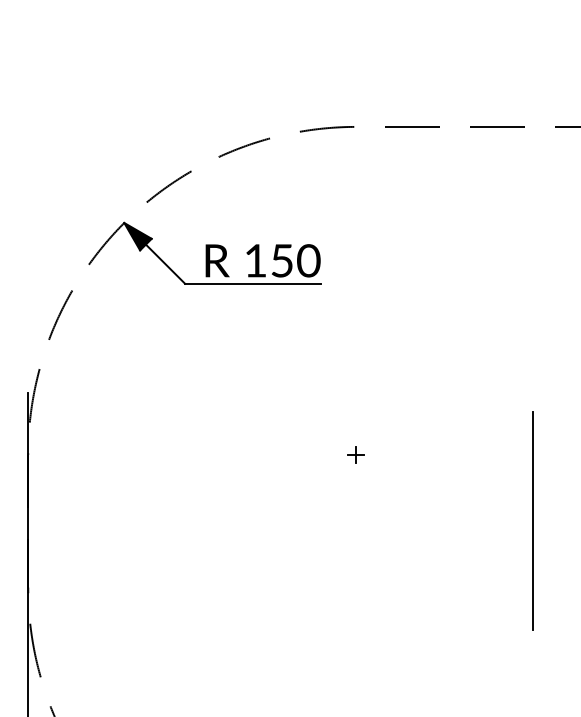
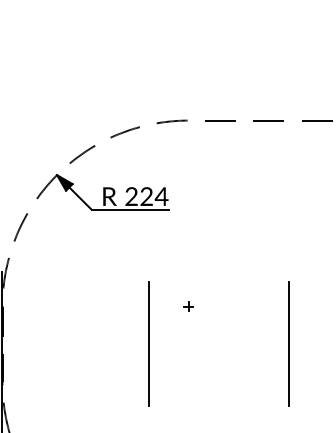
text: (281, 260) -> (146, 196), 150 -> 224
line: (285, 519) -> (148, 343), added

